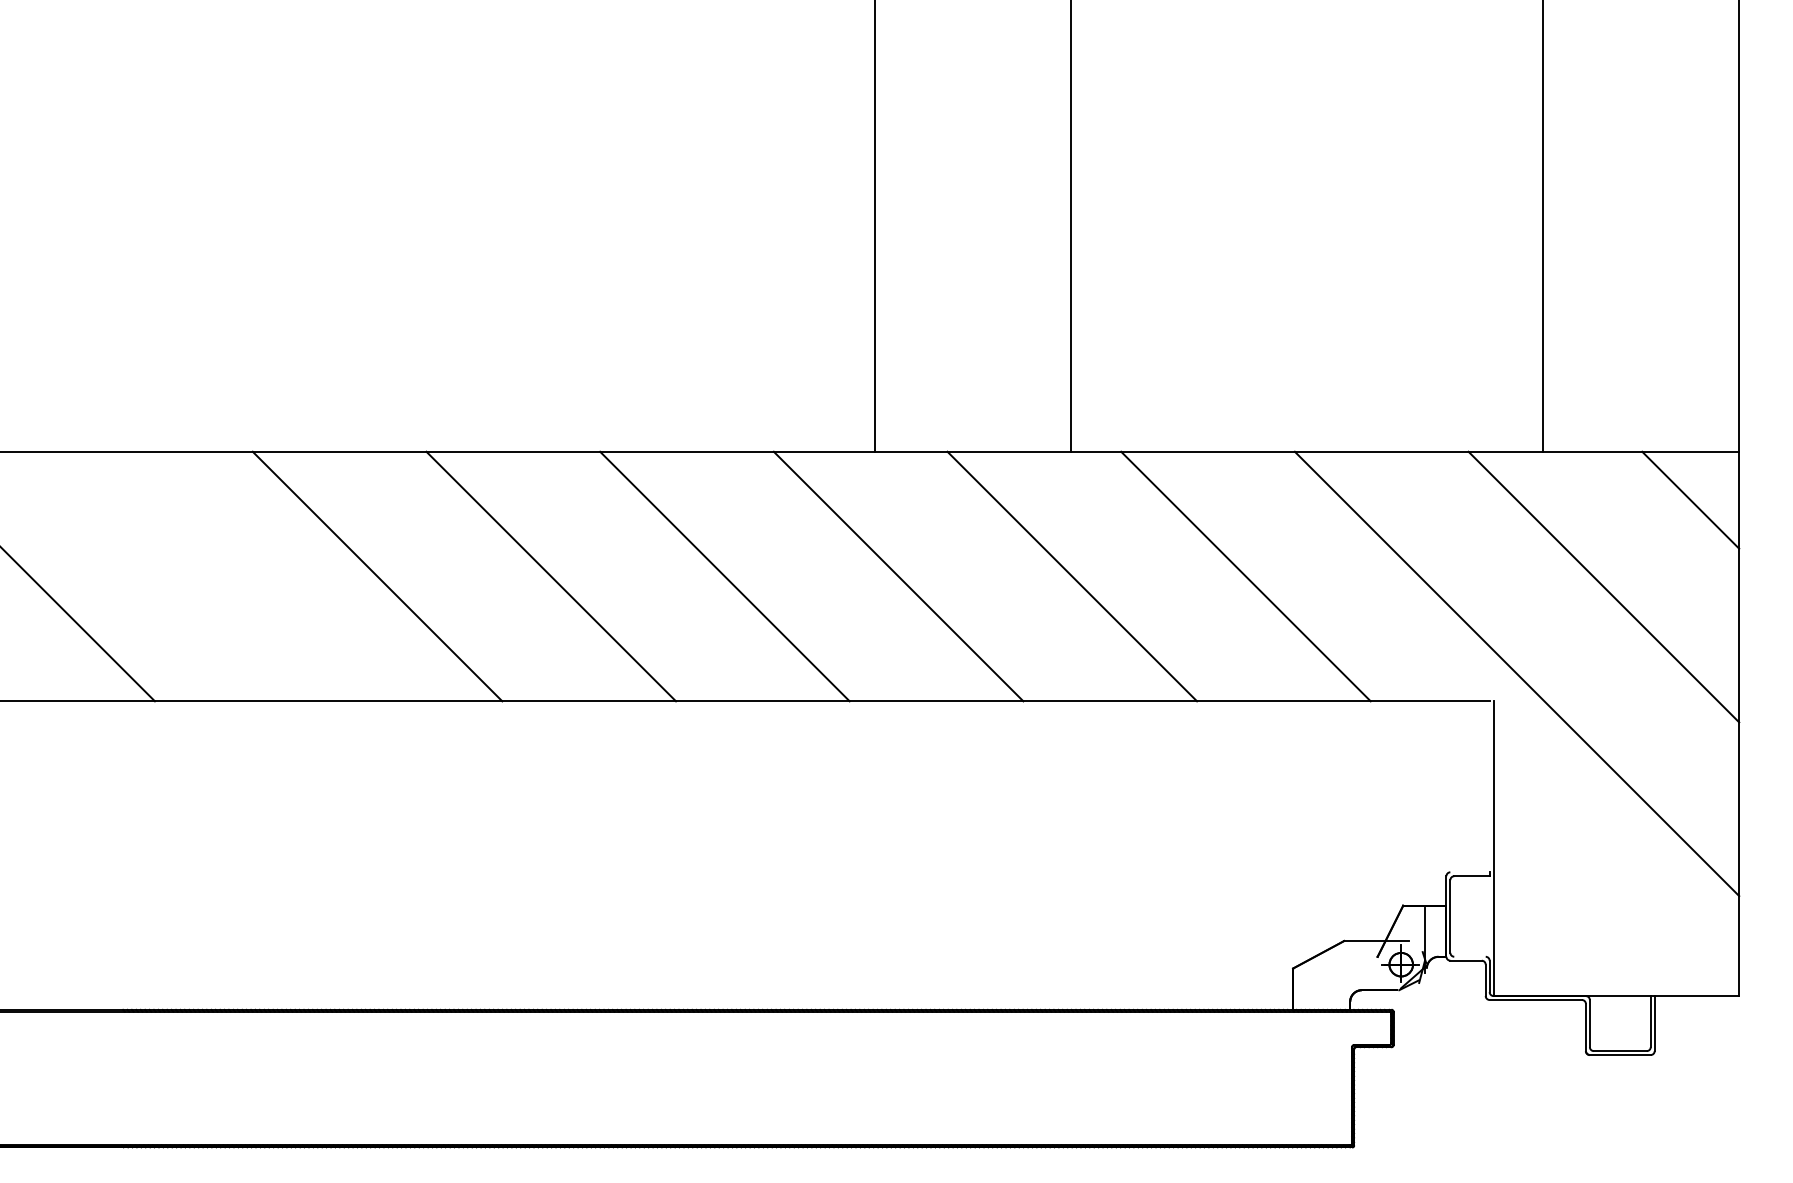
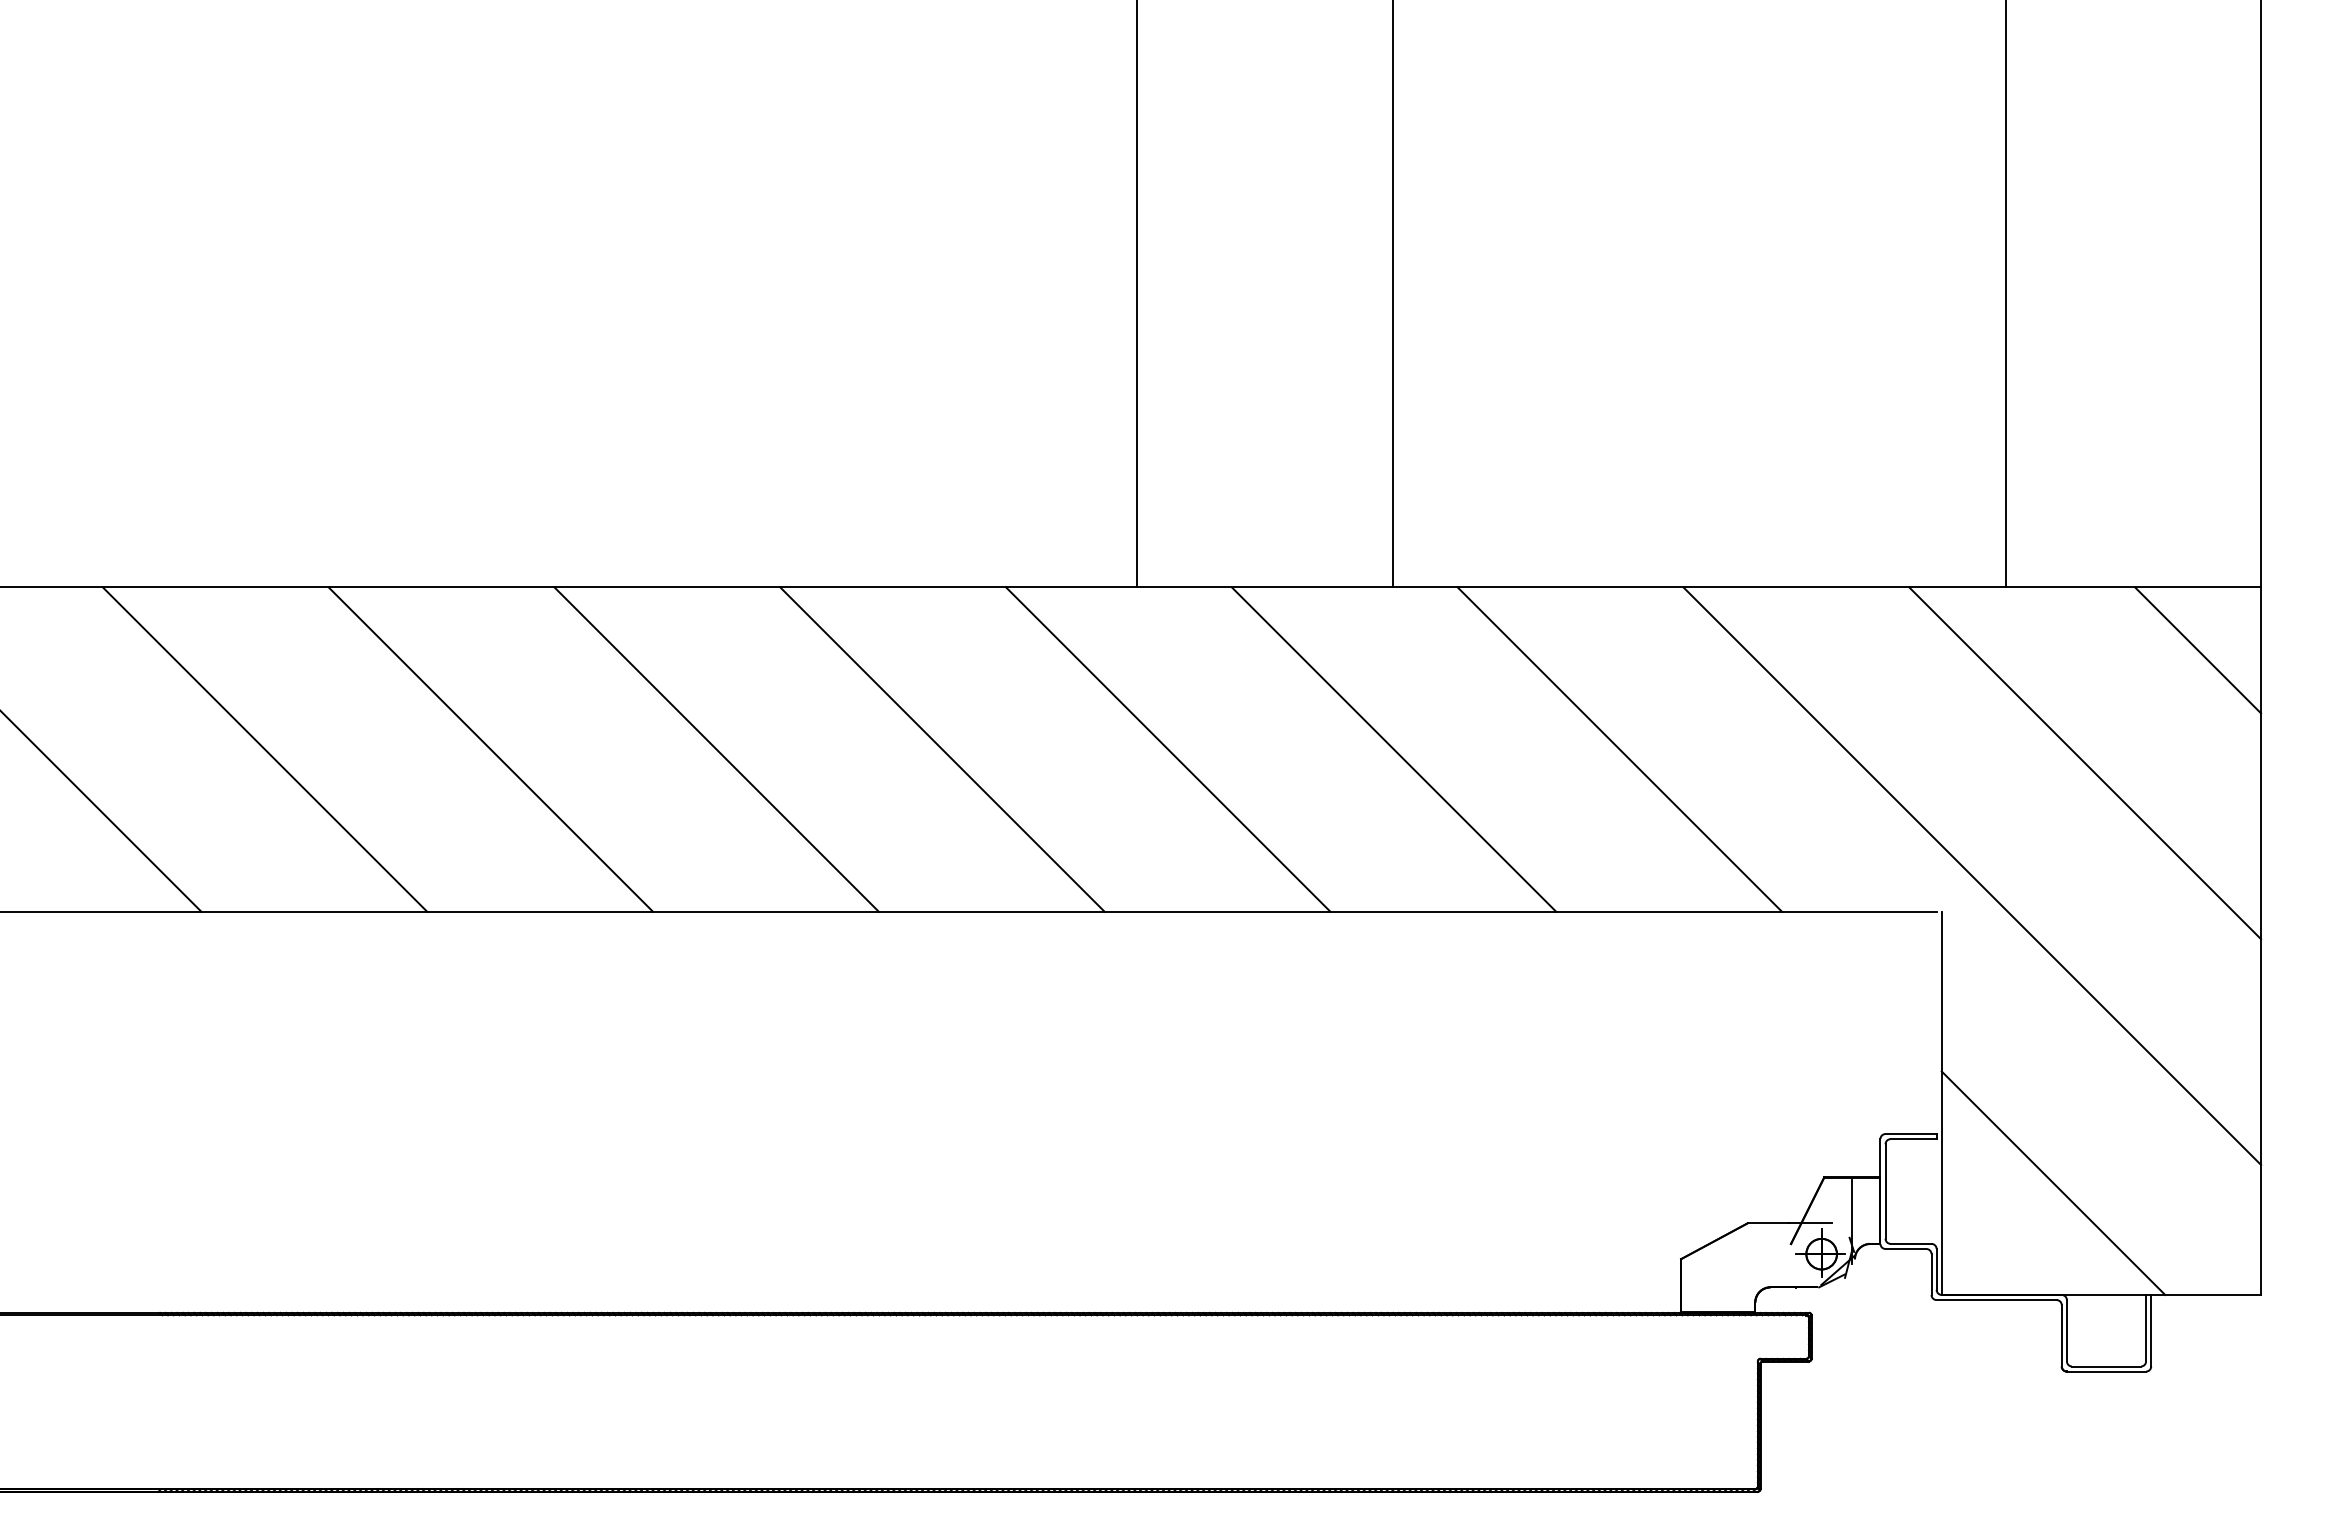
line: (203, 576) -> (264, 749), added
line: (1469, 872) -> (1910, 1134), added
line: (1579, 909) -> (2053, 1182), added
line: (1469, 956) -> (1910, 1243), added

